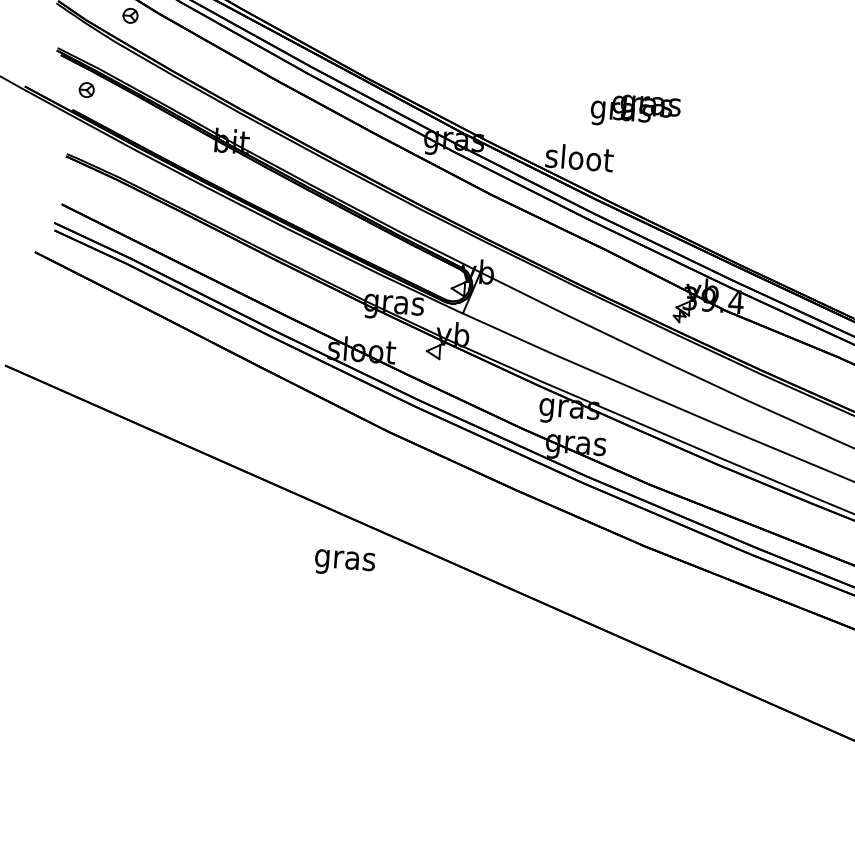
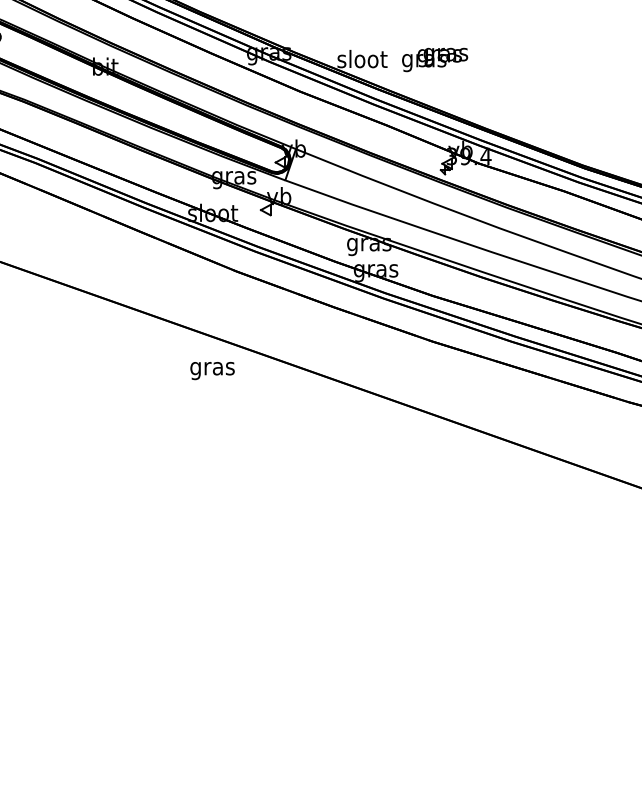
text: (636, 111) -> (435, 59), moved

